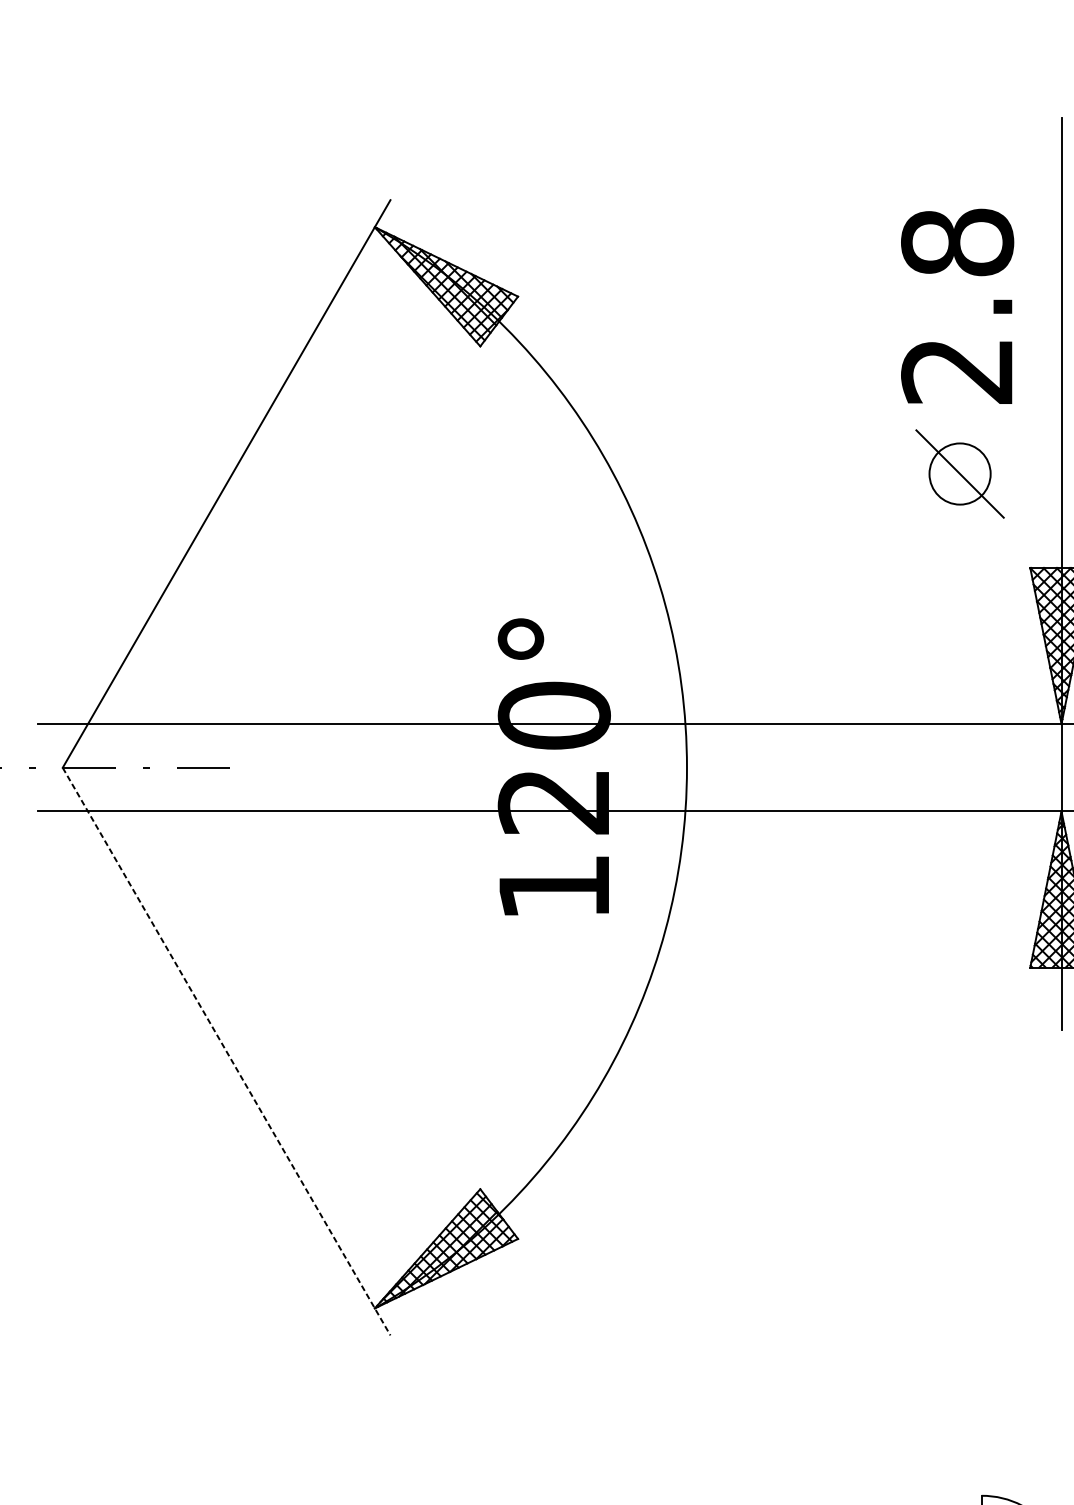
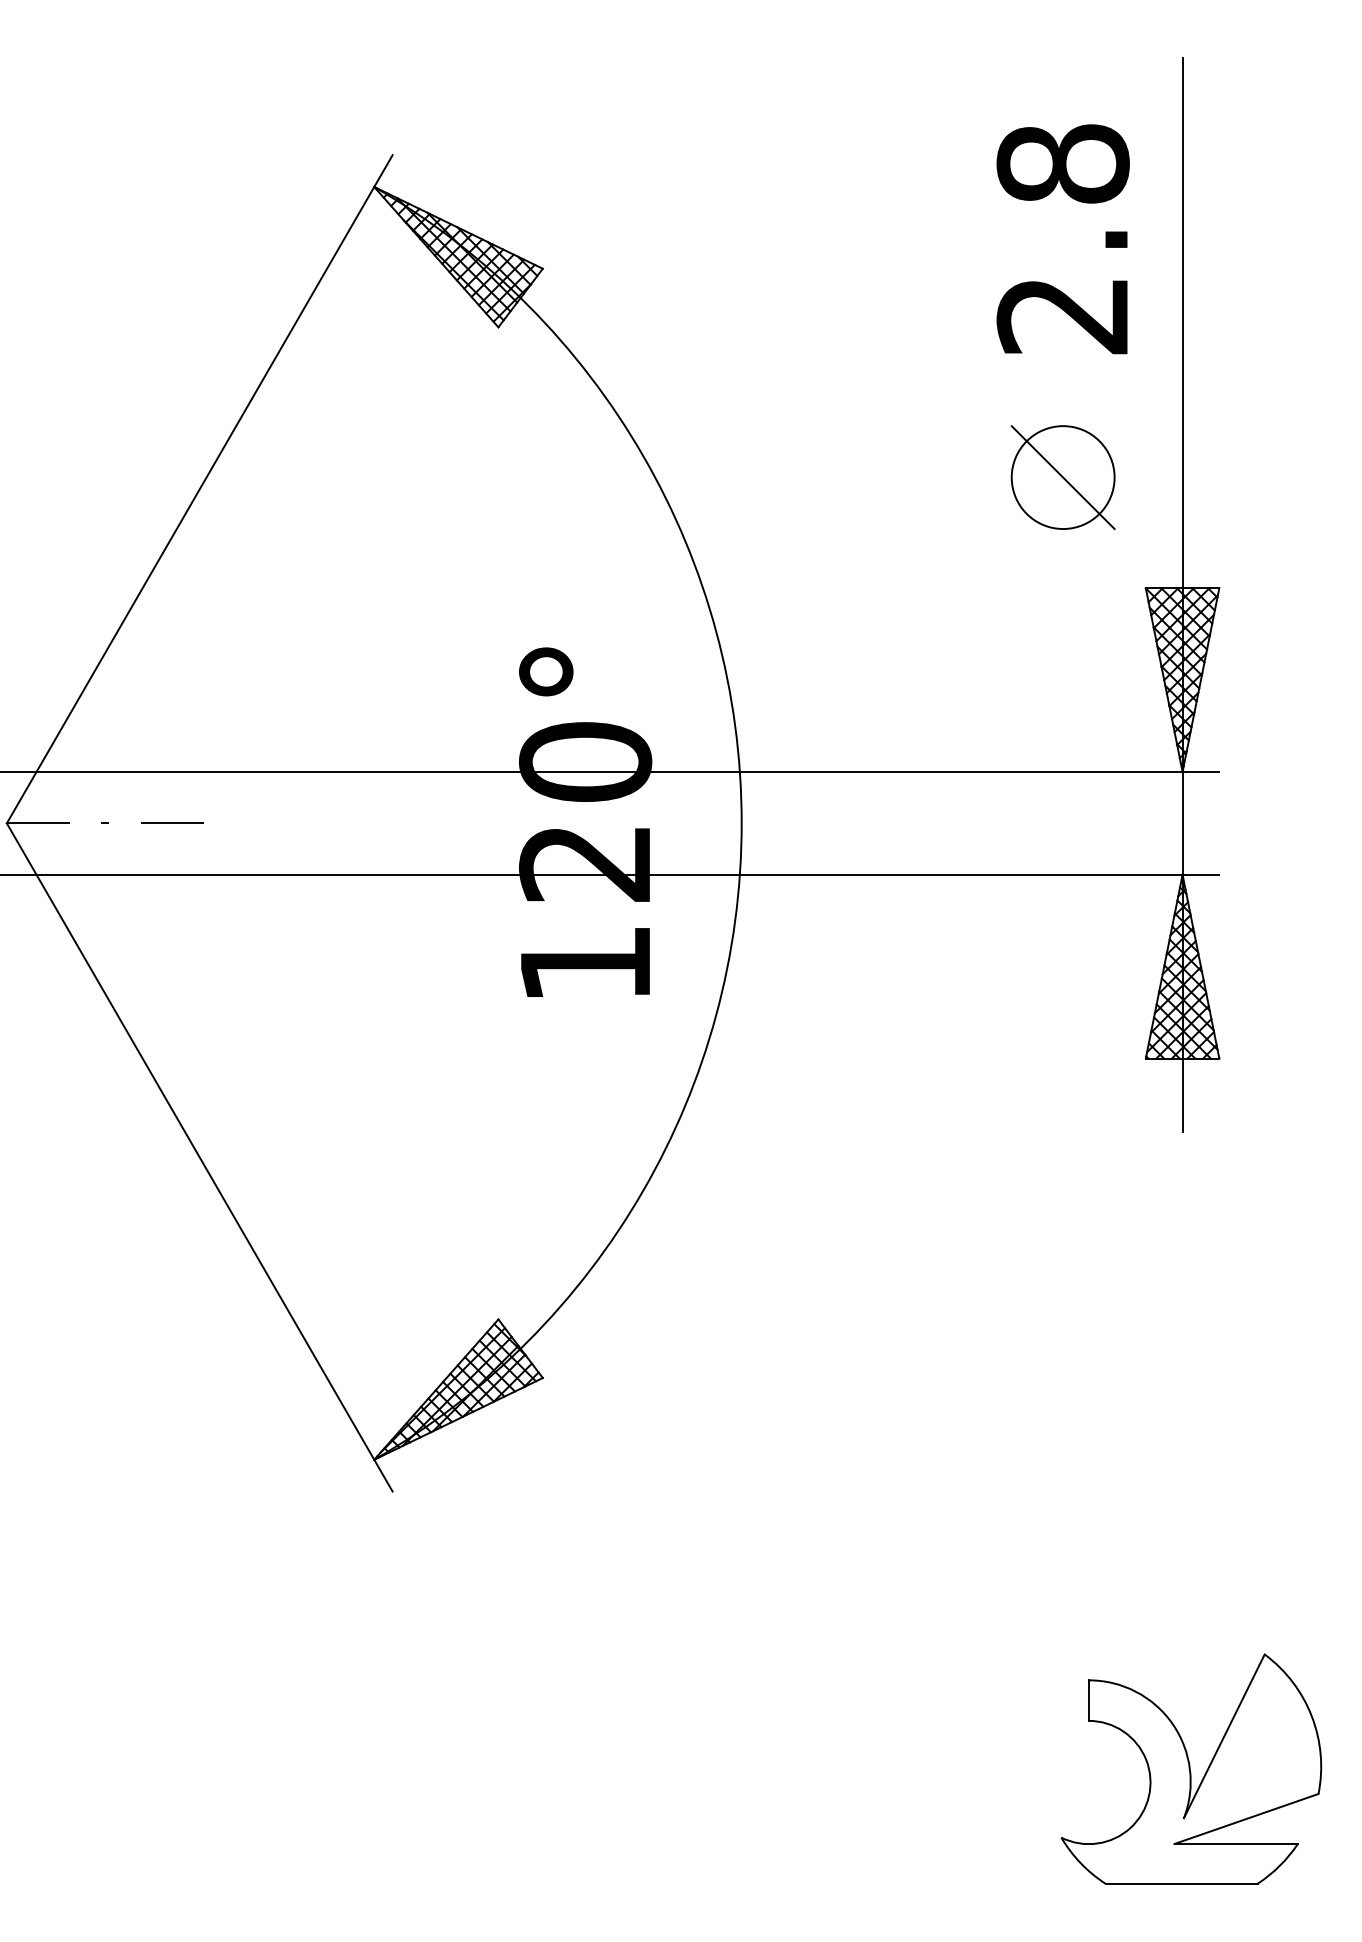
text: (956, 306) -> (1062, 239), moved
circle: (959, 473) -> (1062, 477), size x1.43
line: (226, 1051) -> (199, 1157), dashed -> solid

